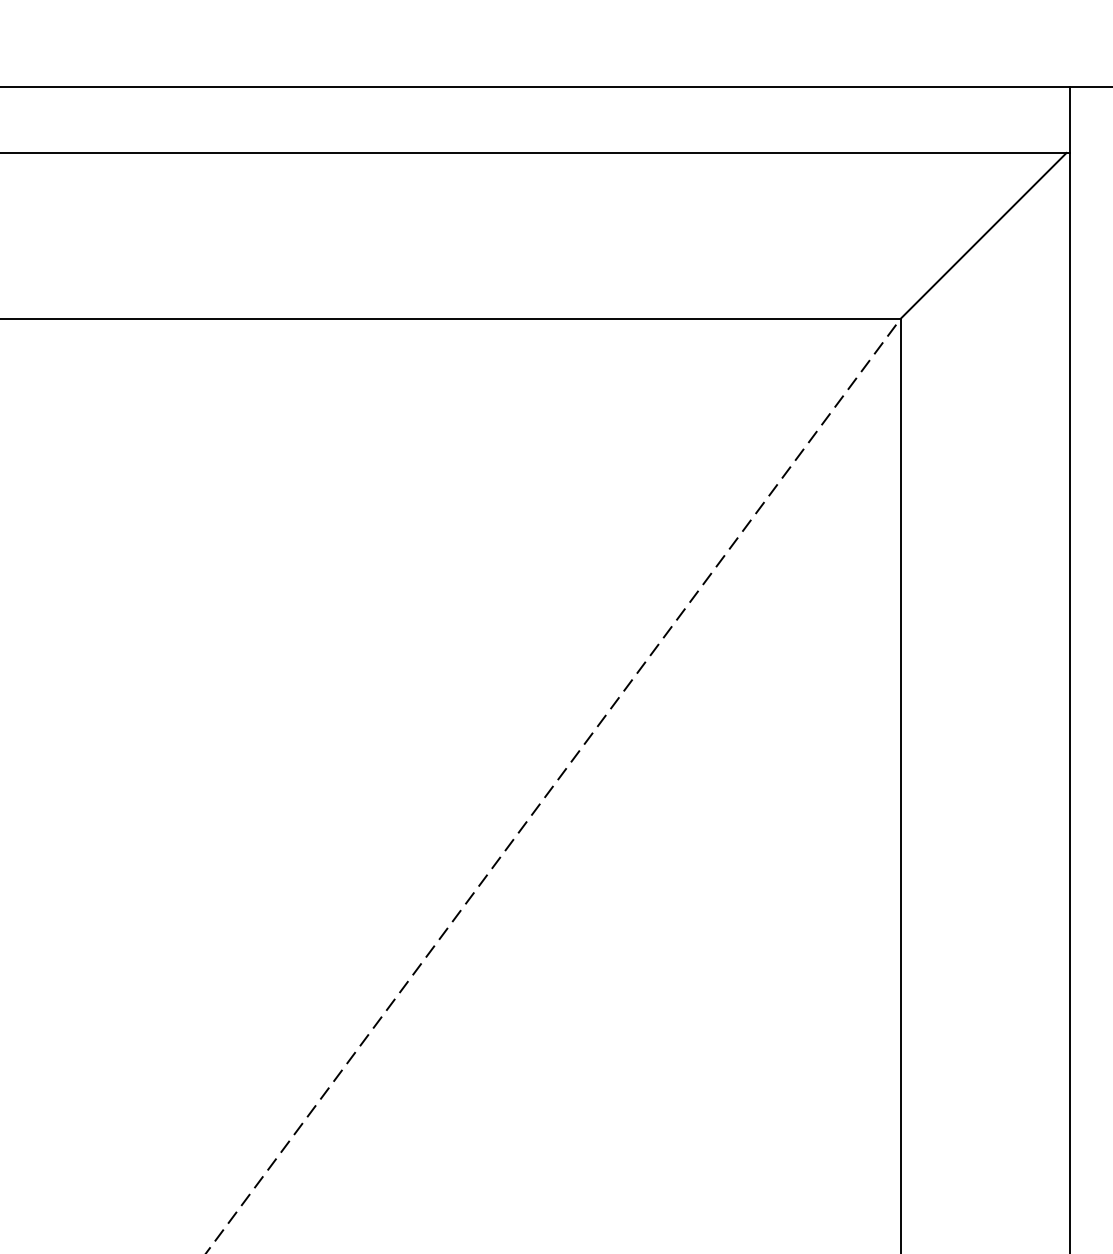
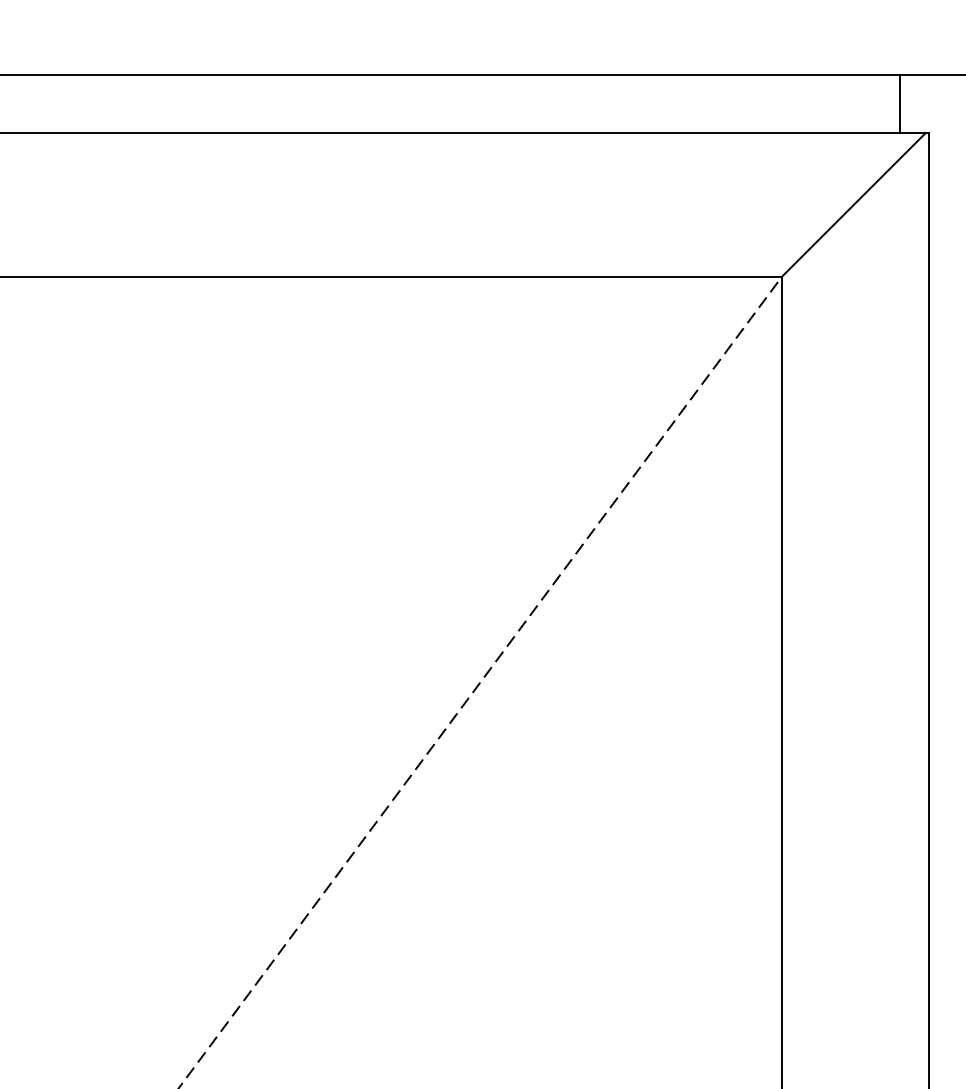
line: (1070, 119) -> (900, 103), moved

